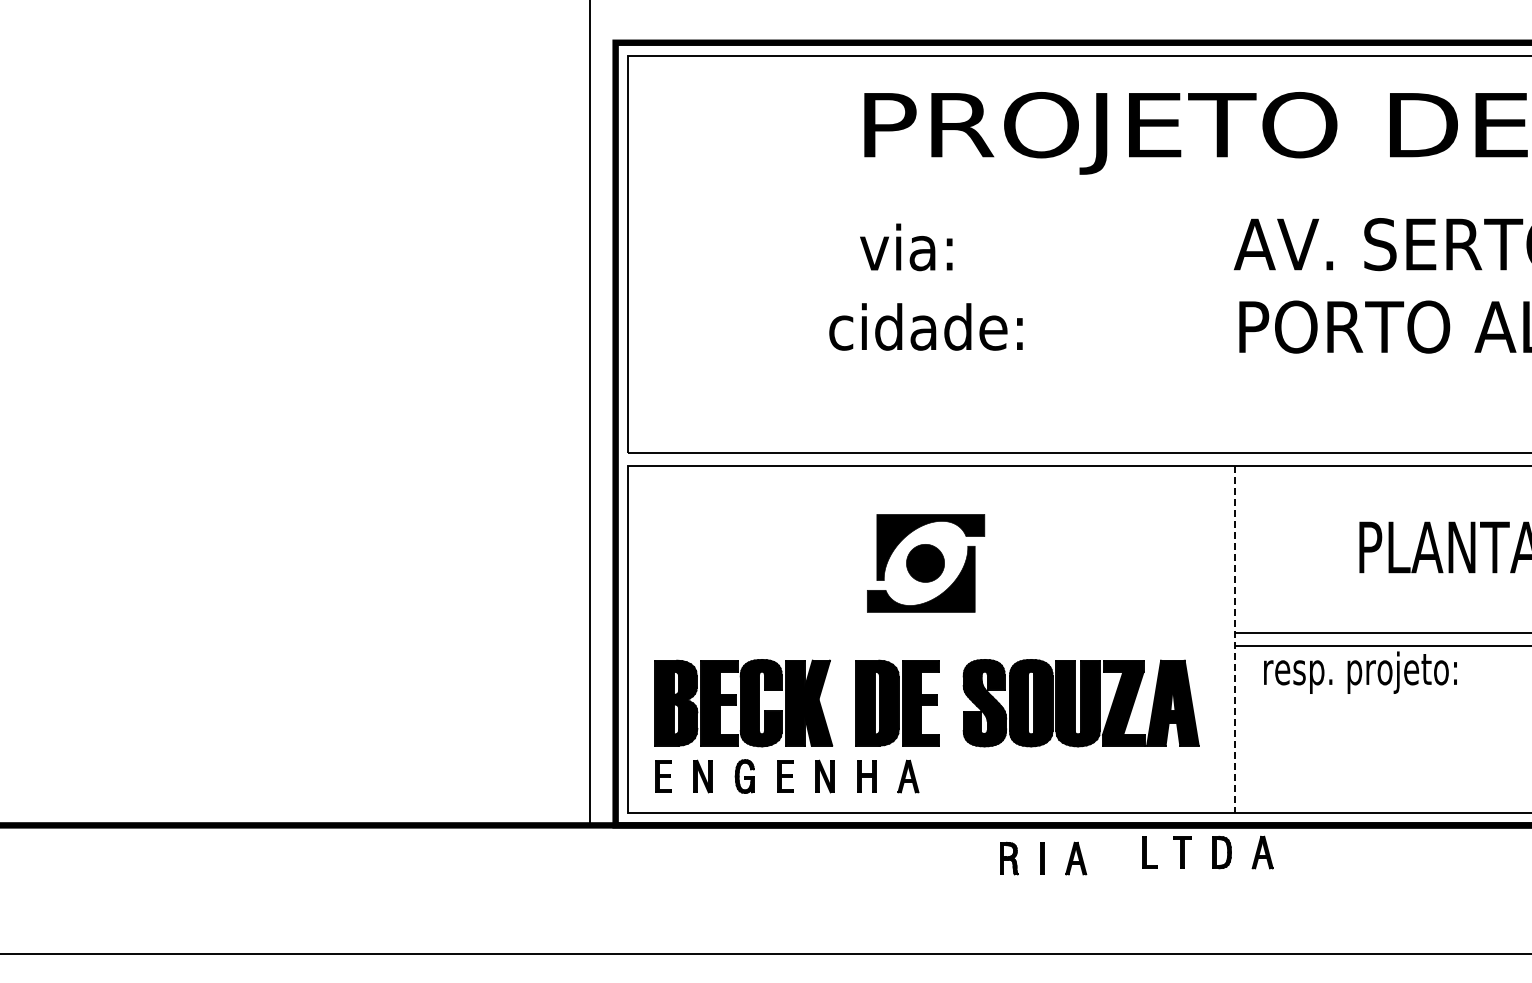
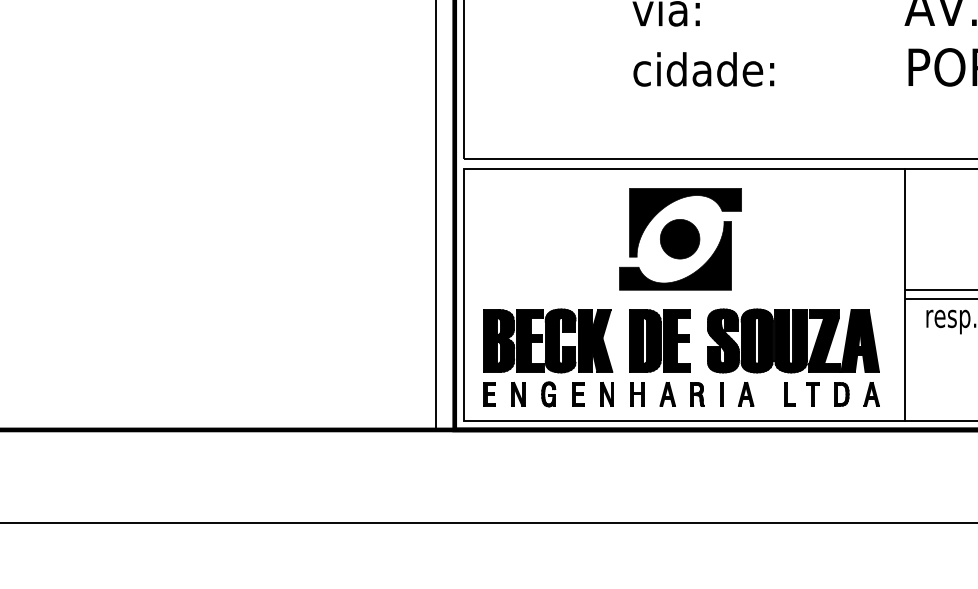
text: (925, 326) -> (703, 69), moved
part: (925, 563) -> (680, 239), size x1.43
line: (1234, 639) -> (905, 294), dashed -> solid
part: (1207, 852) -> (831, 394), moved
part: (1043, 858) -> (722, 394), moved

